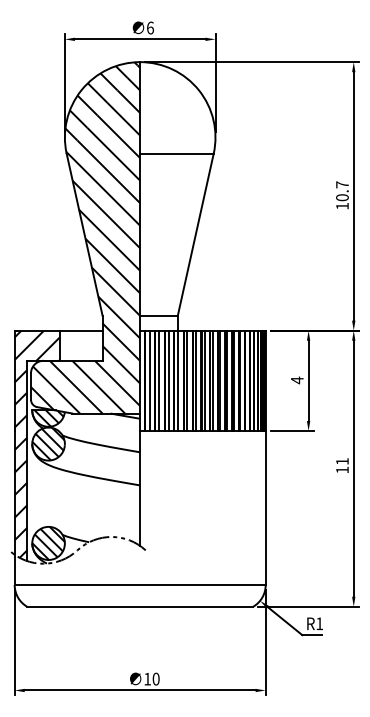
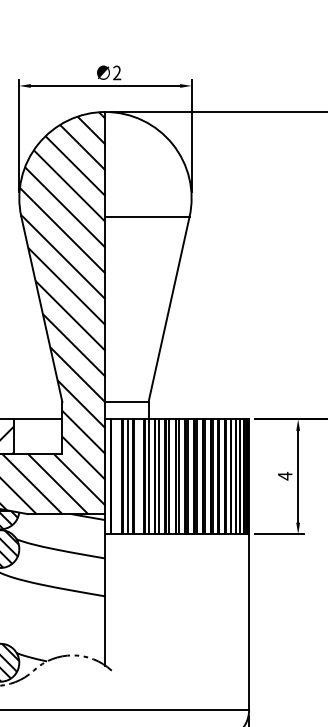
text: (150, 27) -> (117, 72), 6 -> 2
line: (149, 380) -> (116, 476), removed
line: (168, 380) -> (137, 476), removed

